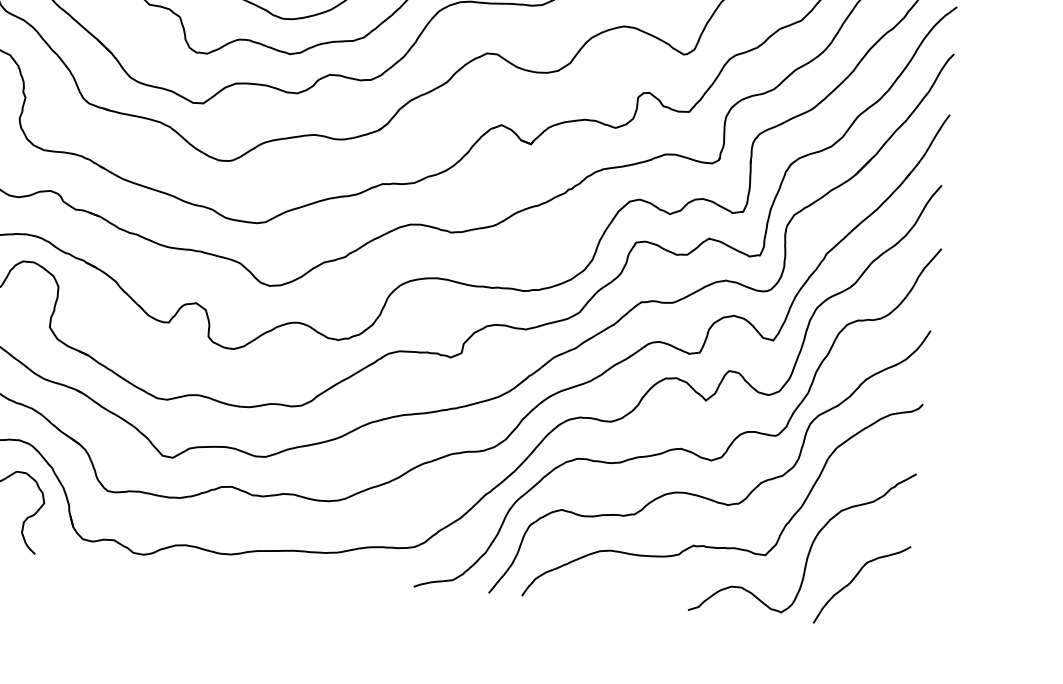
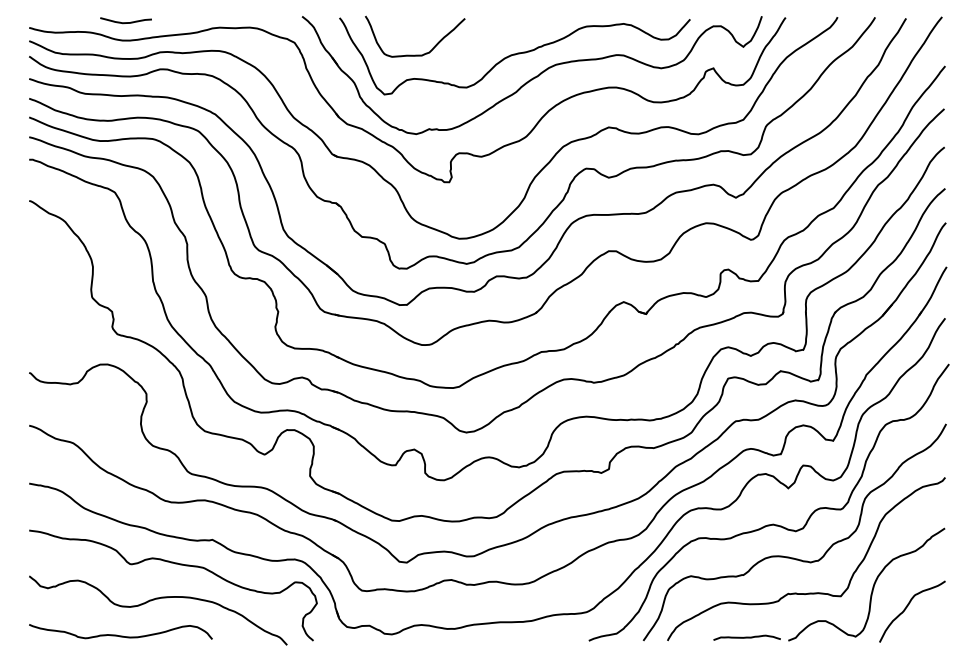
curve: (630, 600) -> (746, 637), added

